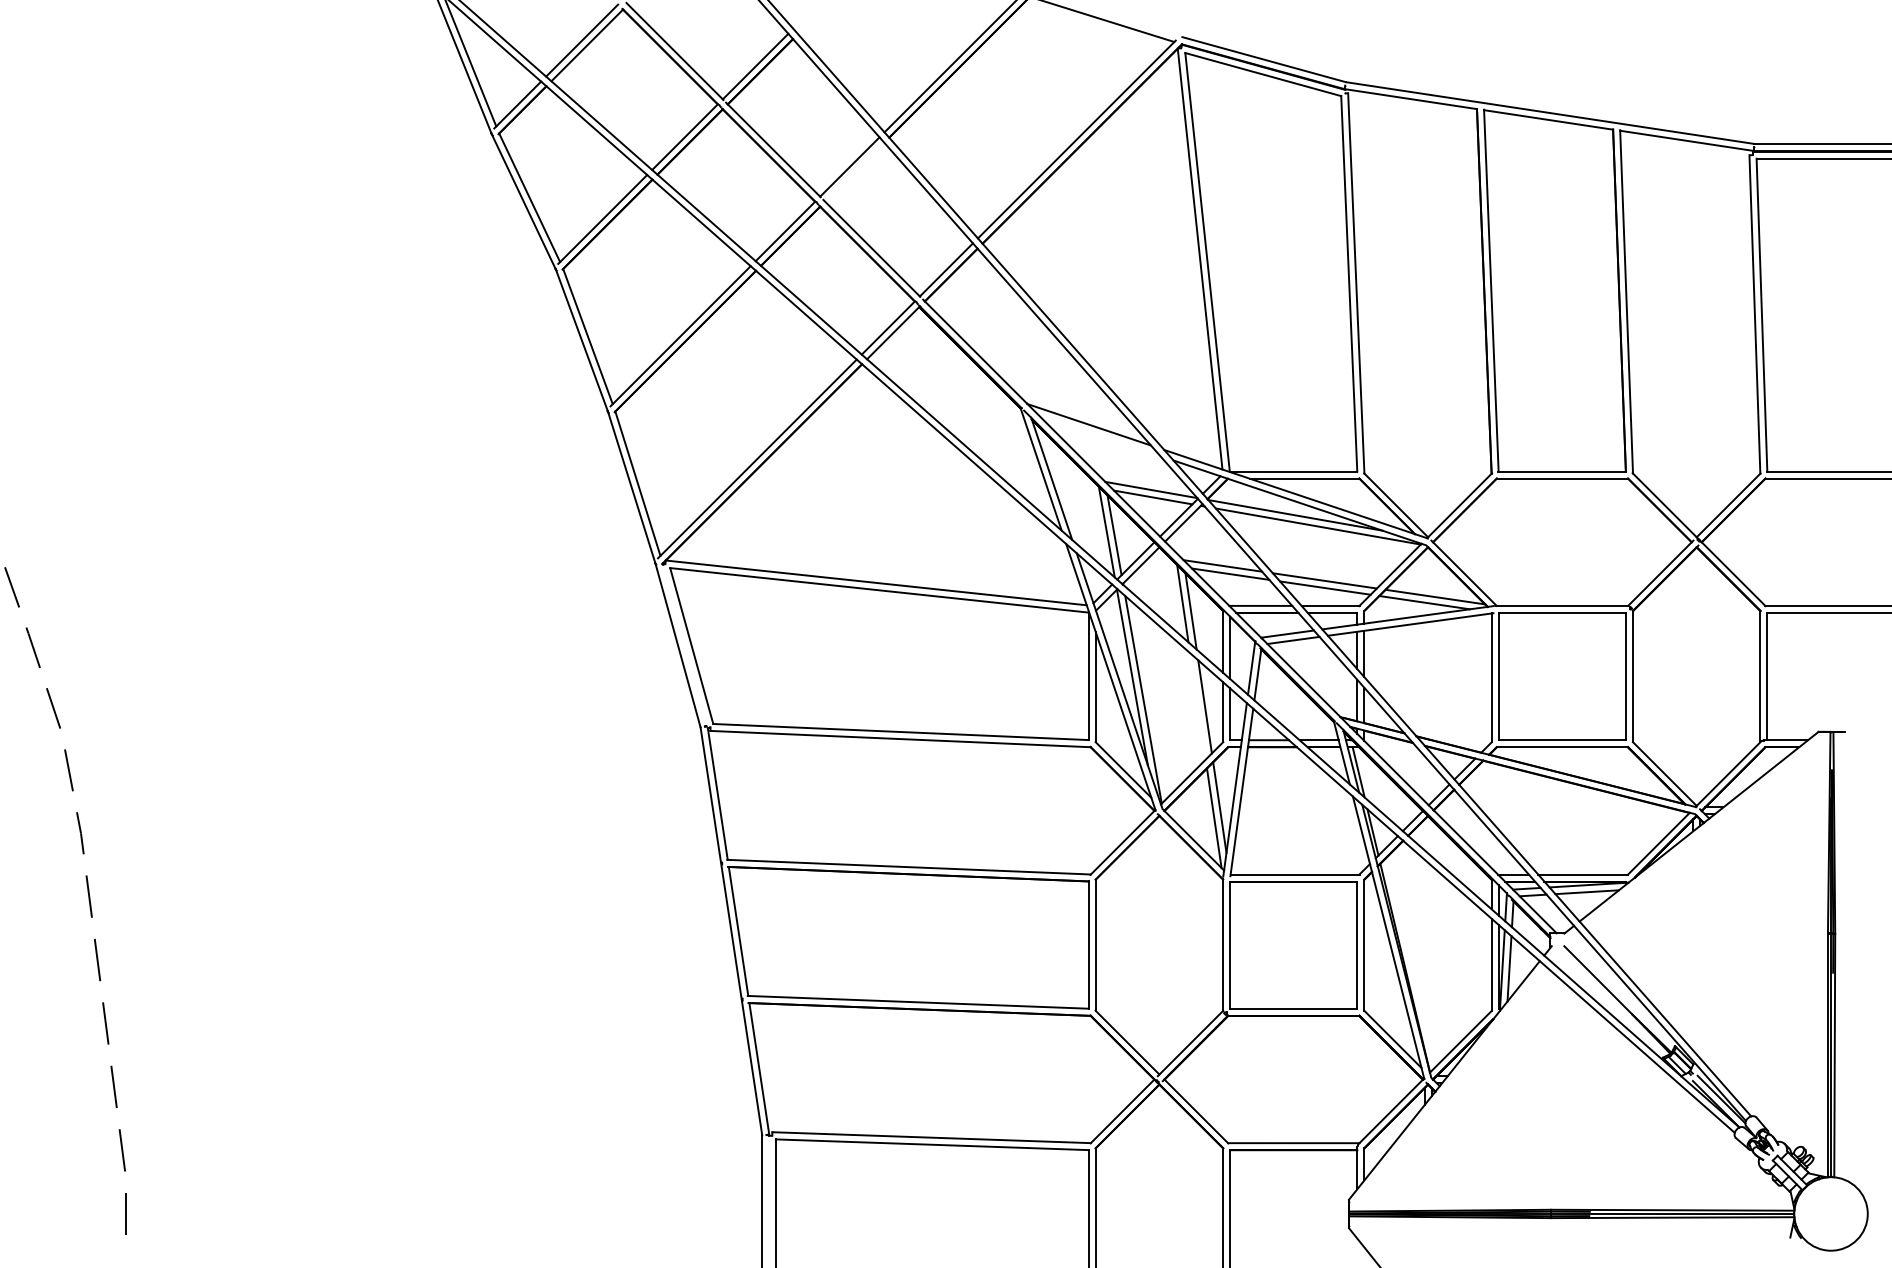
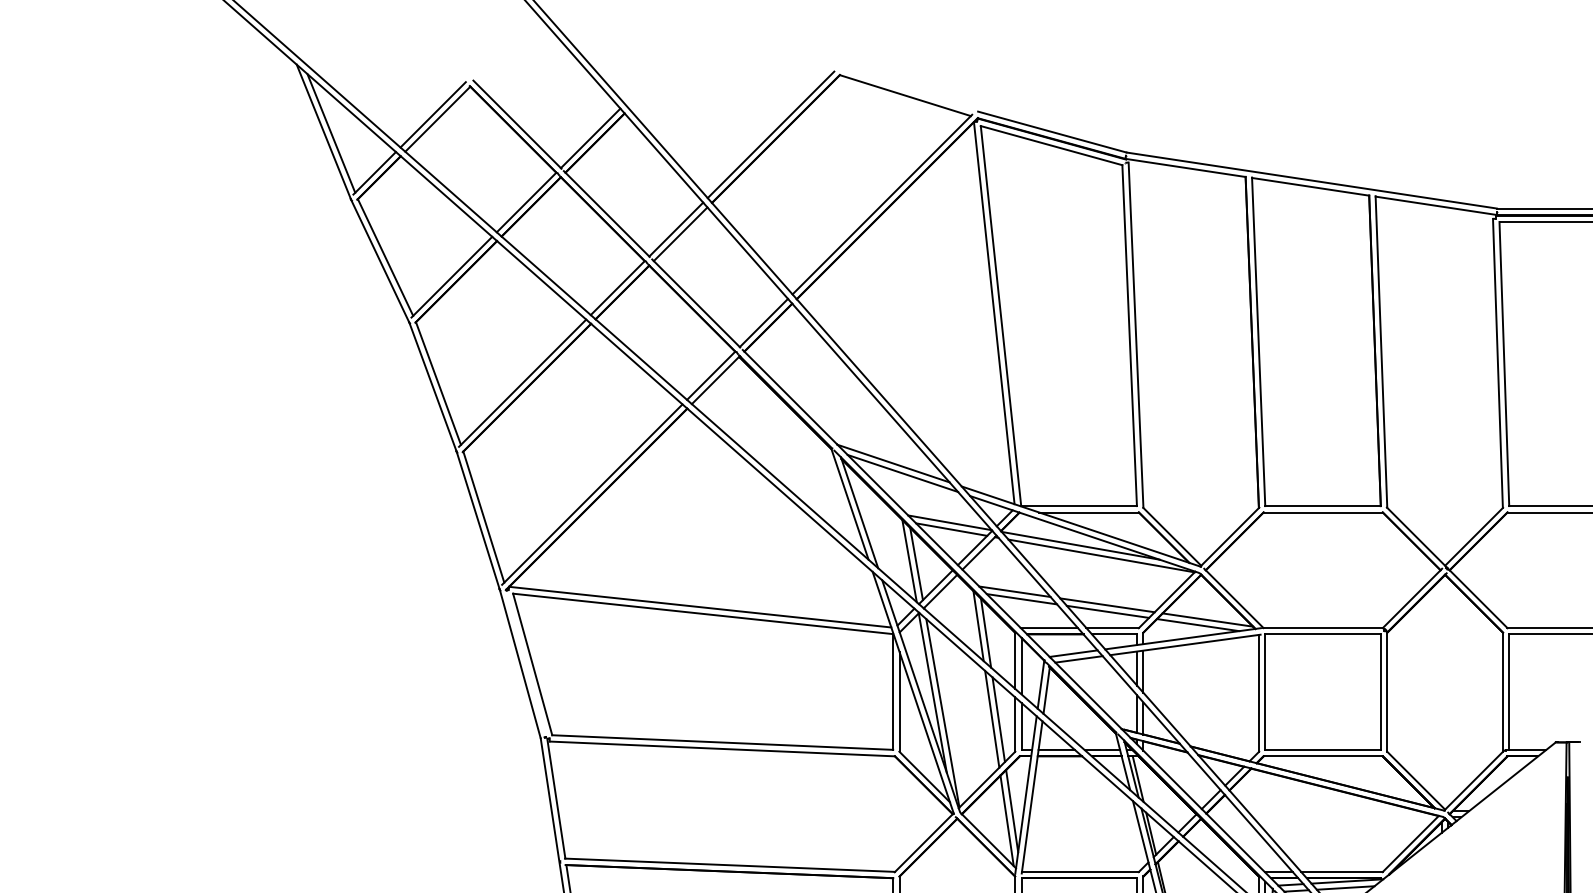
line: (854, 171) -> (680, 233), added
line: (1099, 435) -> (902, 473), added
line: (1197, 706) -> (991, 719), added

